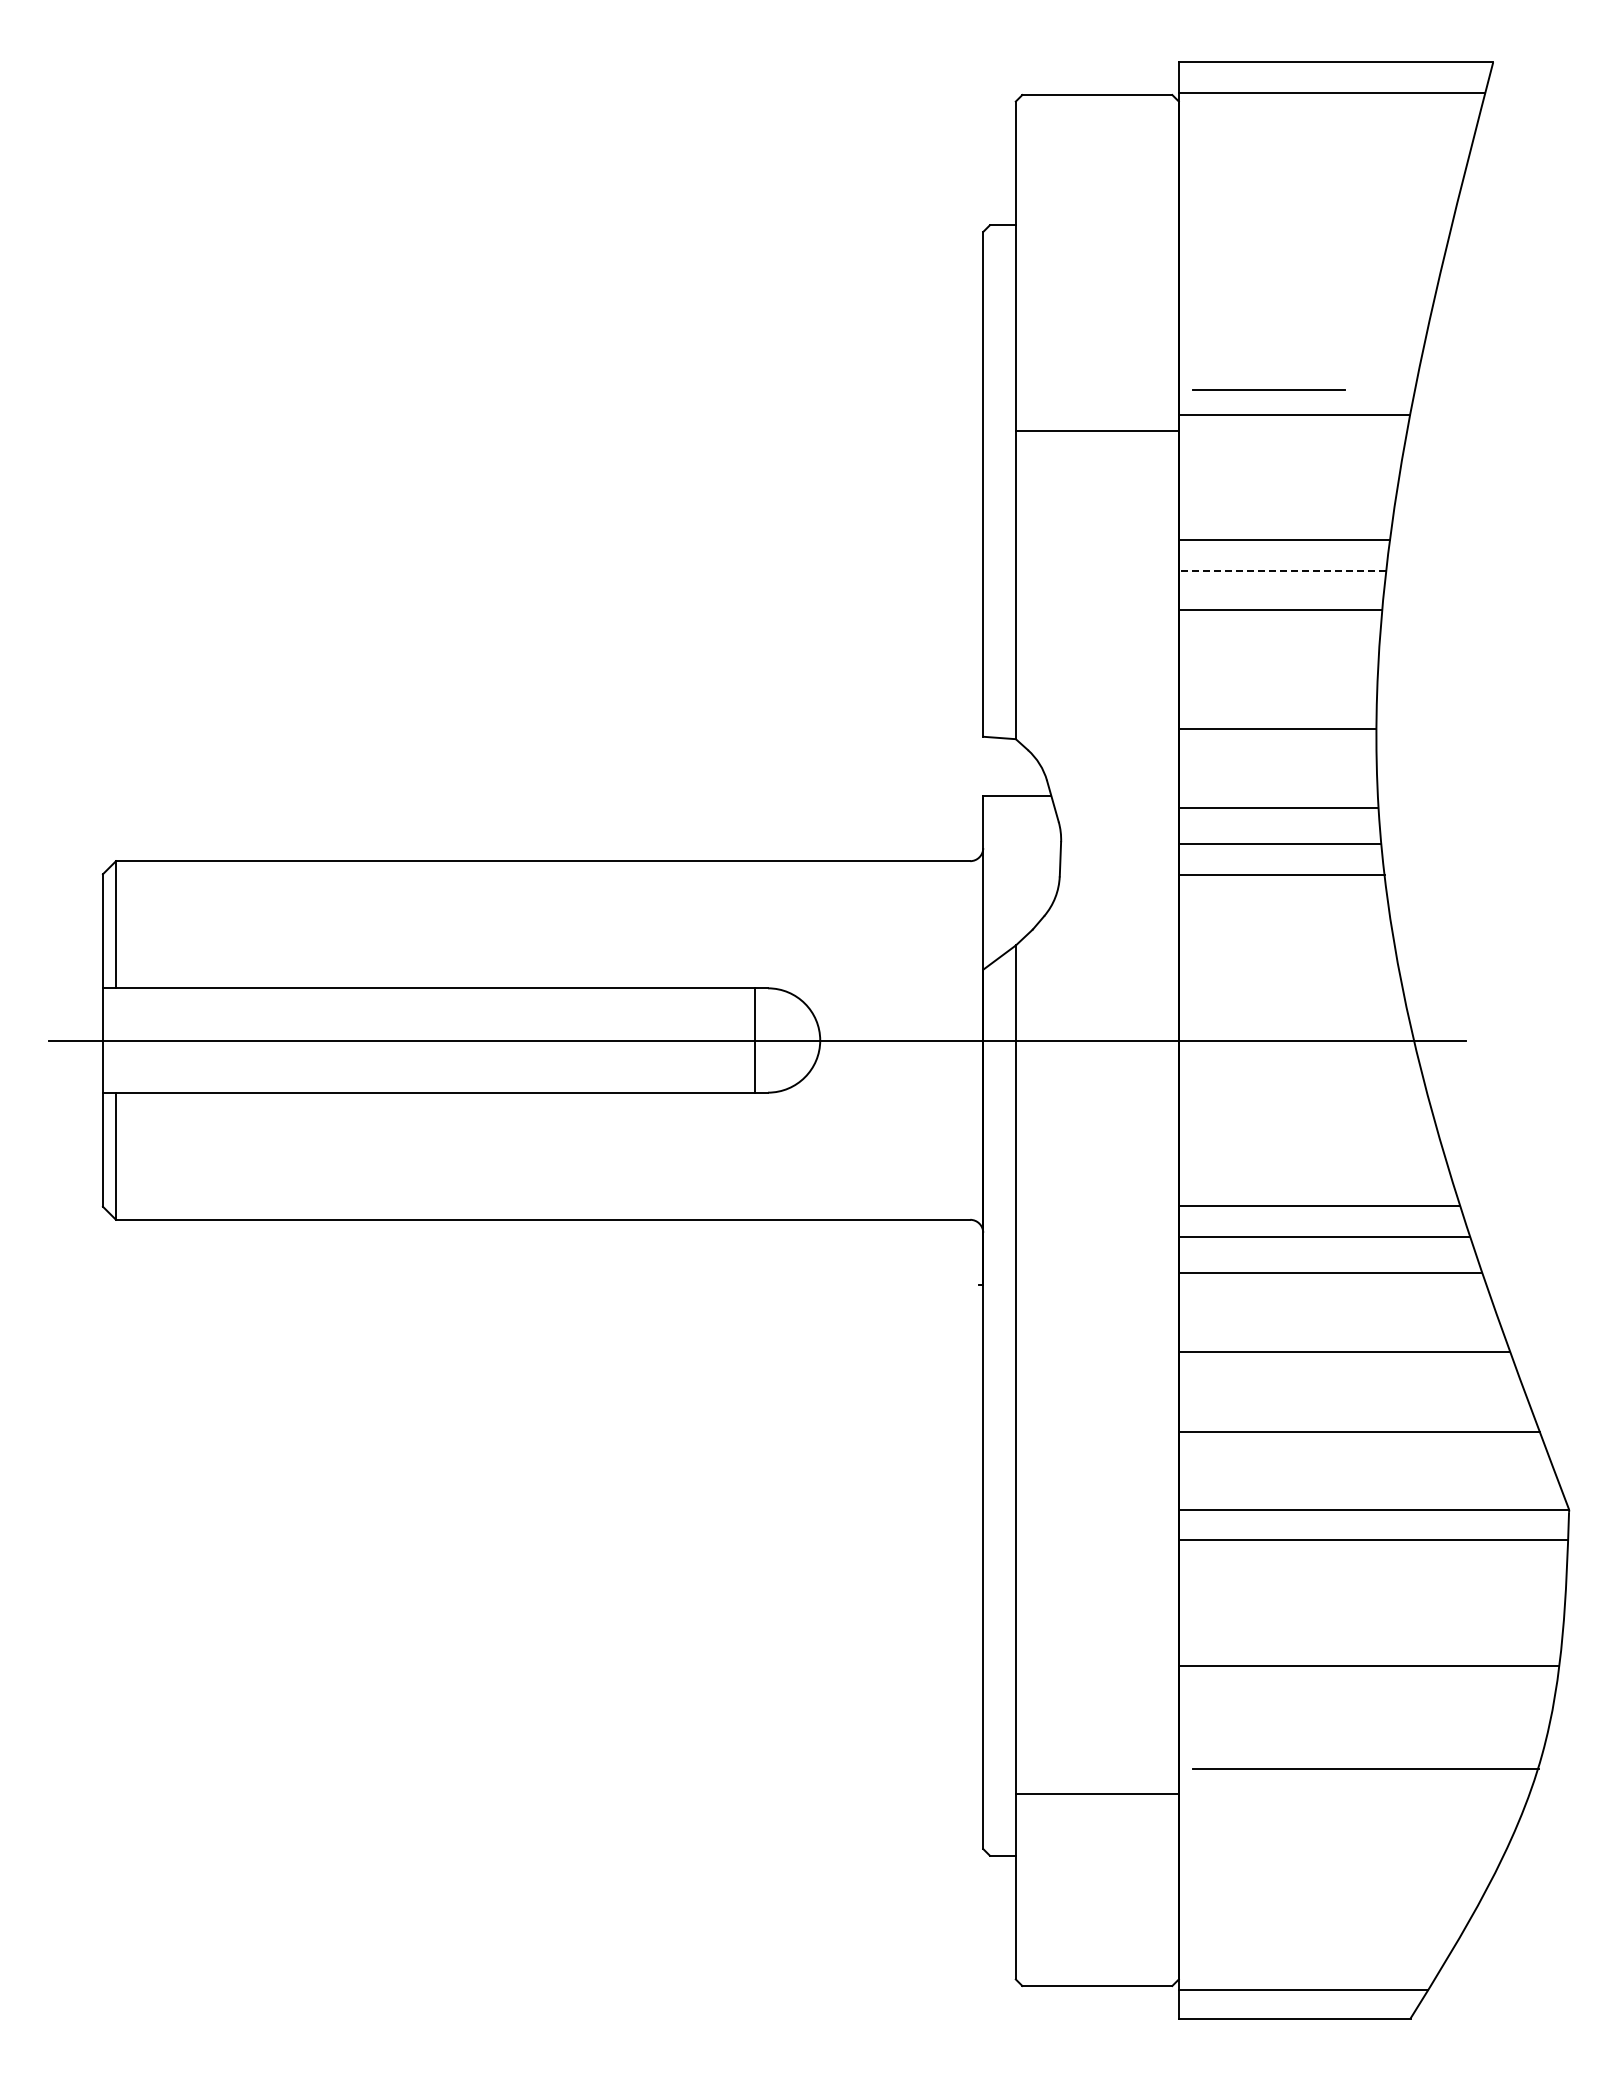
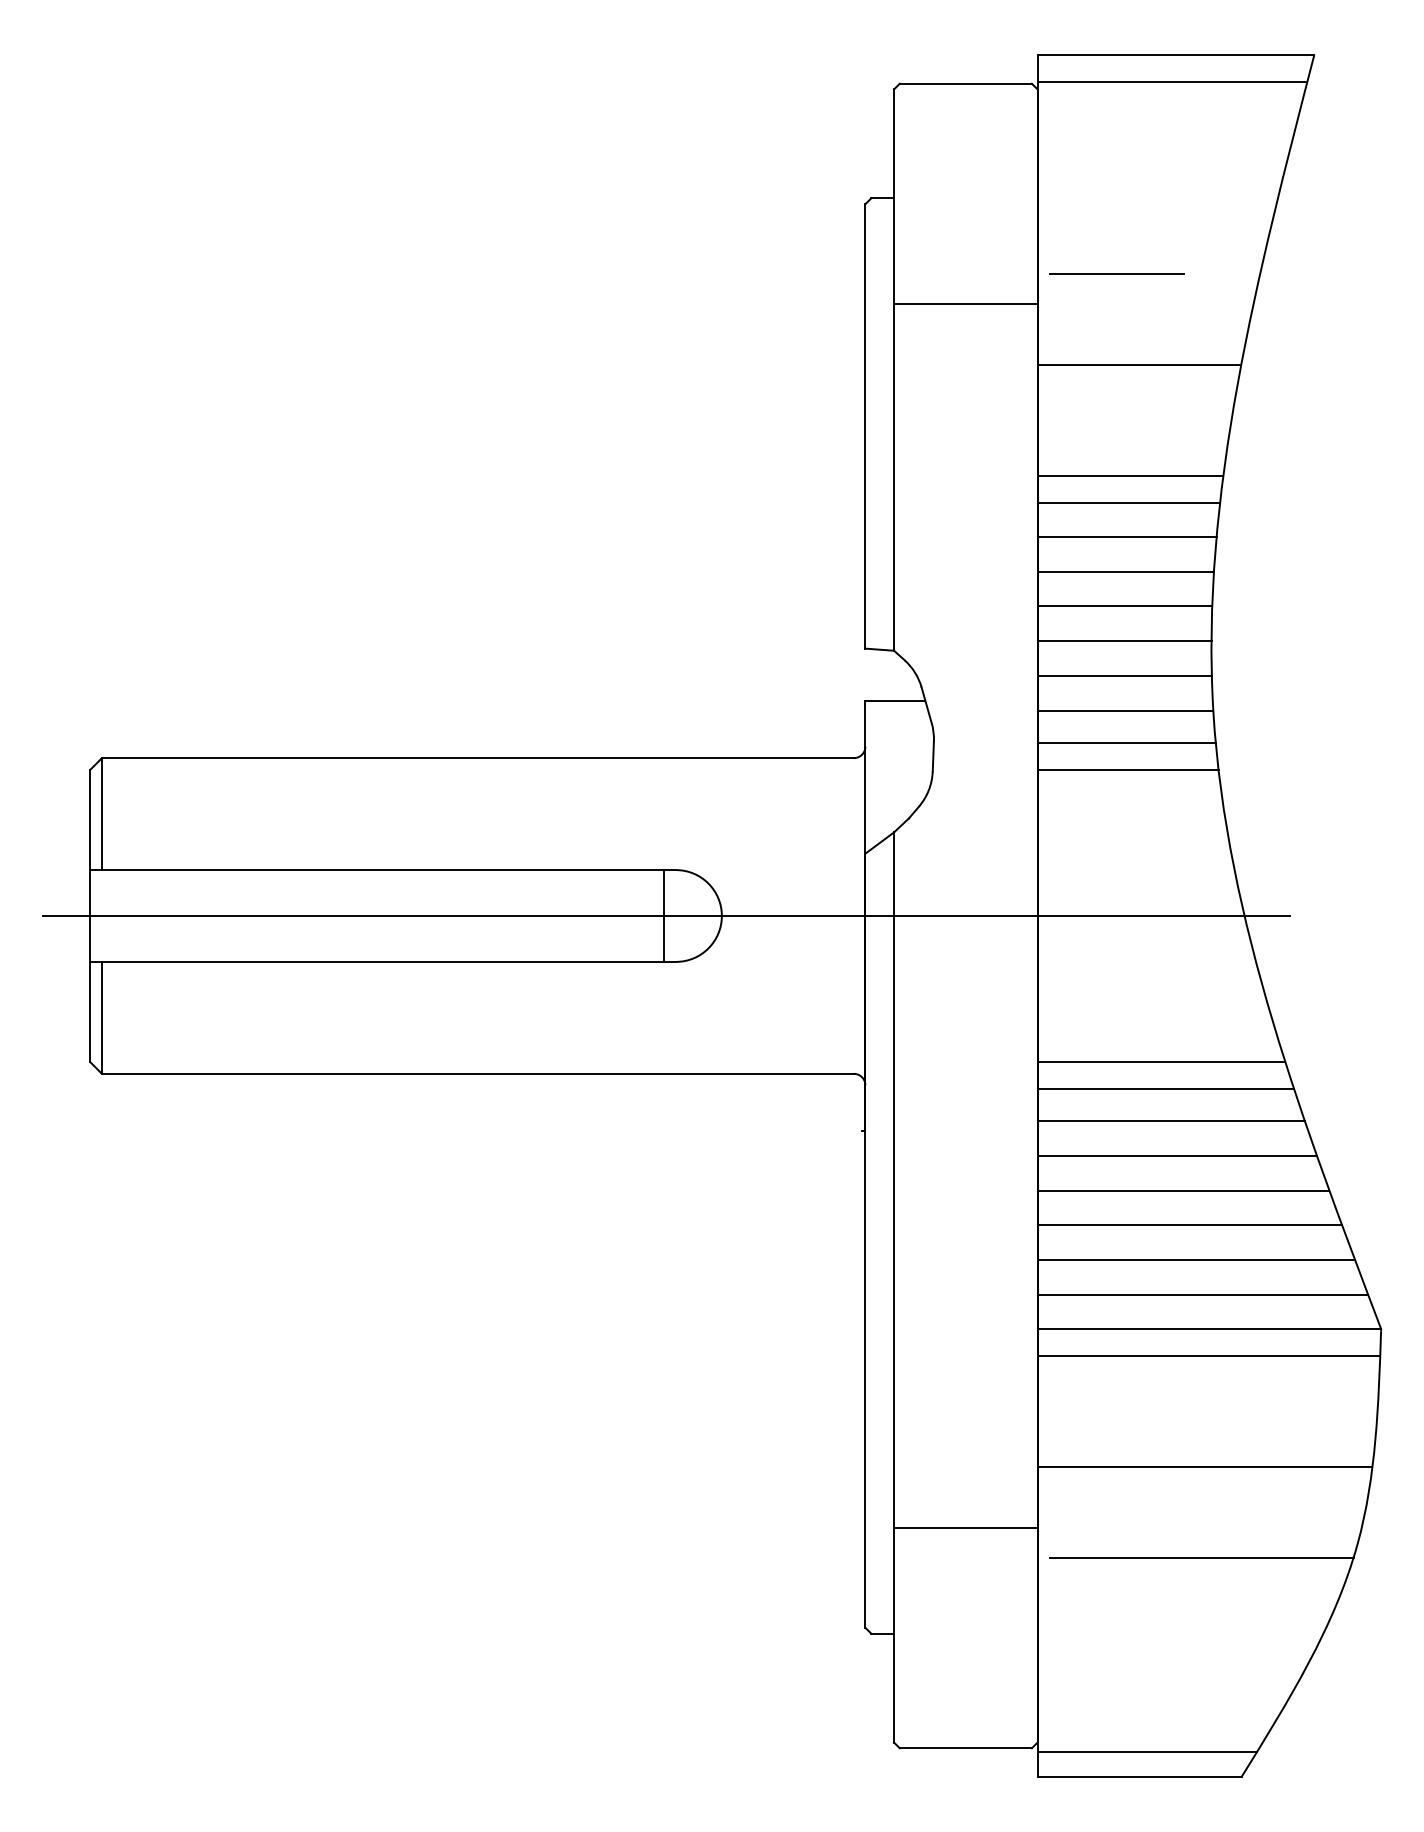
line: (1268, 389) -> (1116, 274), moved
line: (1096, 431) -> (965, 304), moved
line: (1282, 571) -> (1128, 503), dashed -> solid
line: (1278, 649) -> (1125, 571), added
line: (1277, 688) -> (1124, 606), added
line: (1277, 768) -> (1124, 676), added
line: (1337, 1312) -> (1177, 1155), added
line: (1351, 1392) -> (1189, 1225), added
line: (1366, 1471) -> (1202, 1295), added
line: (1096, 1793) -> (965, 1527), moved

